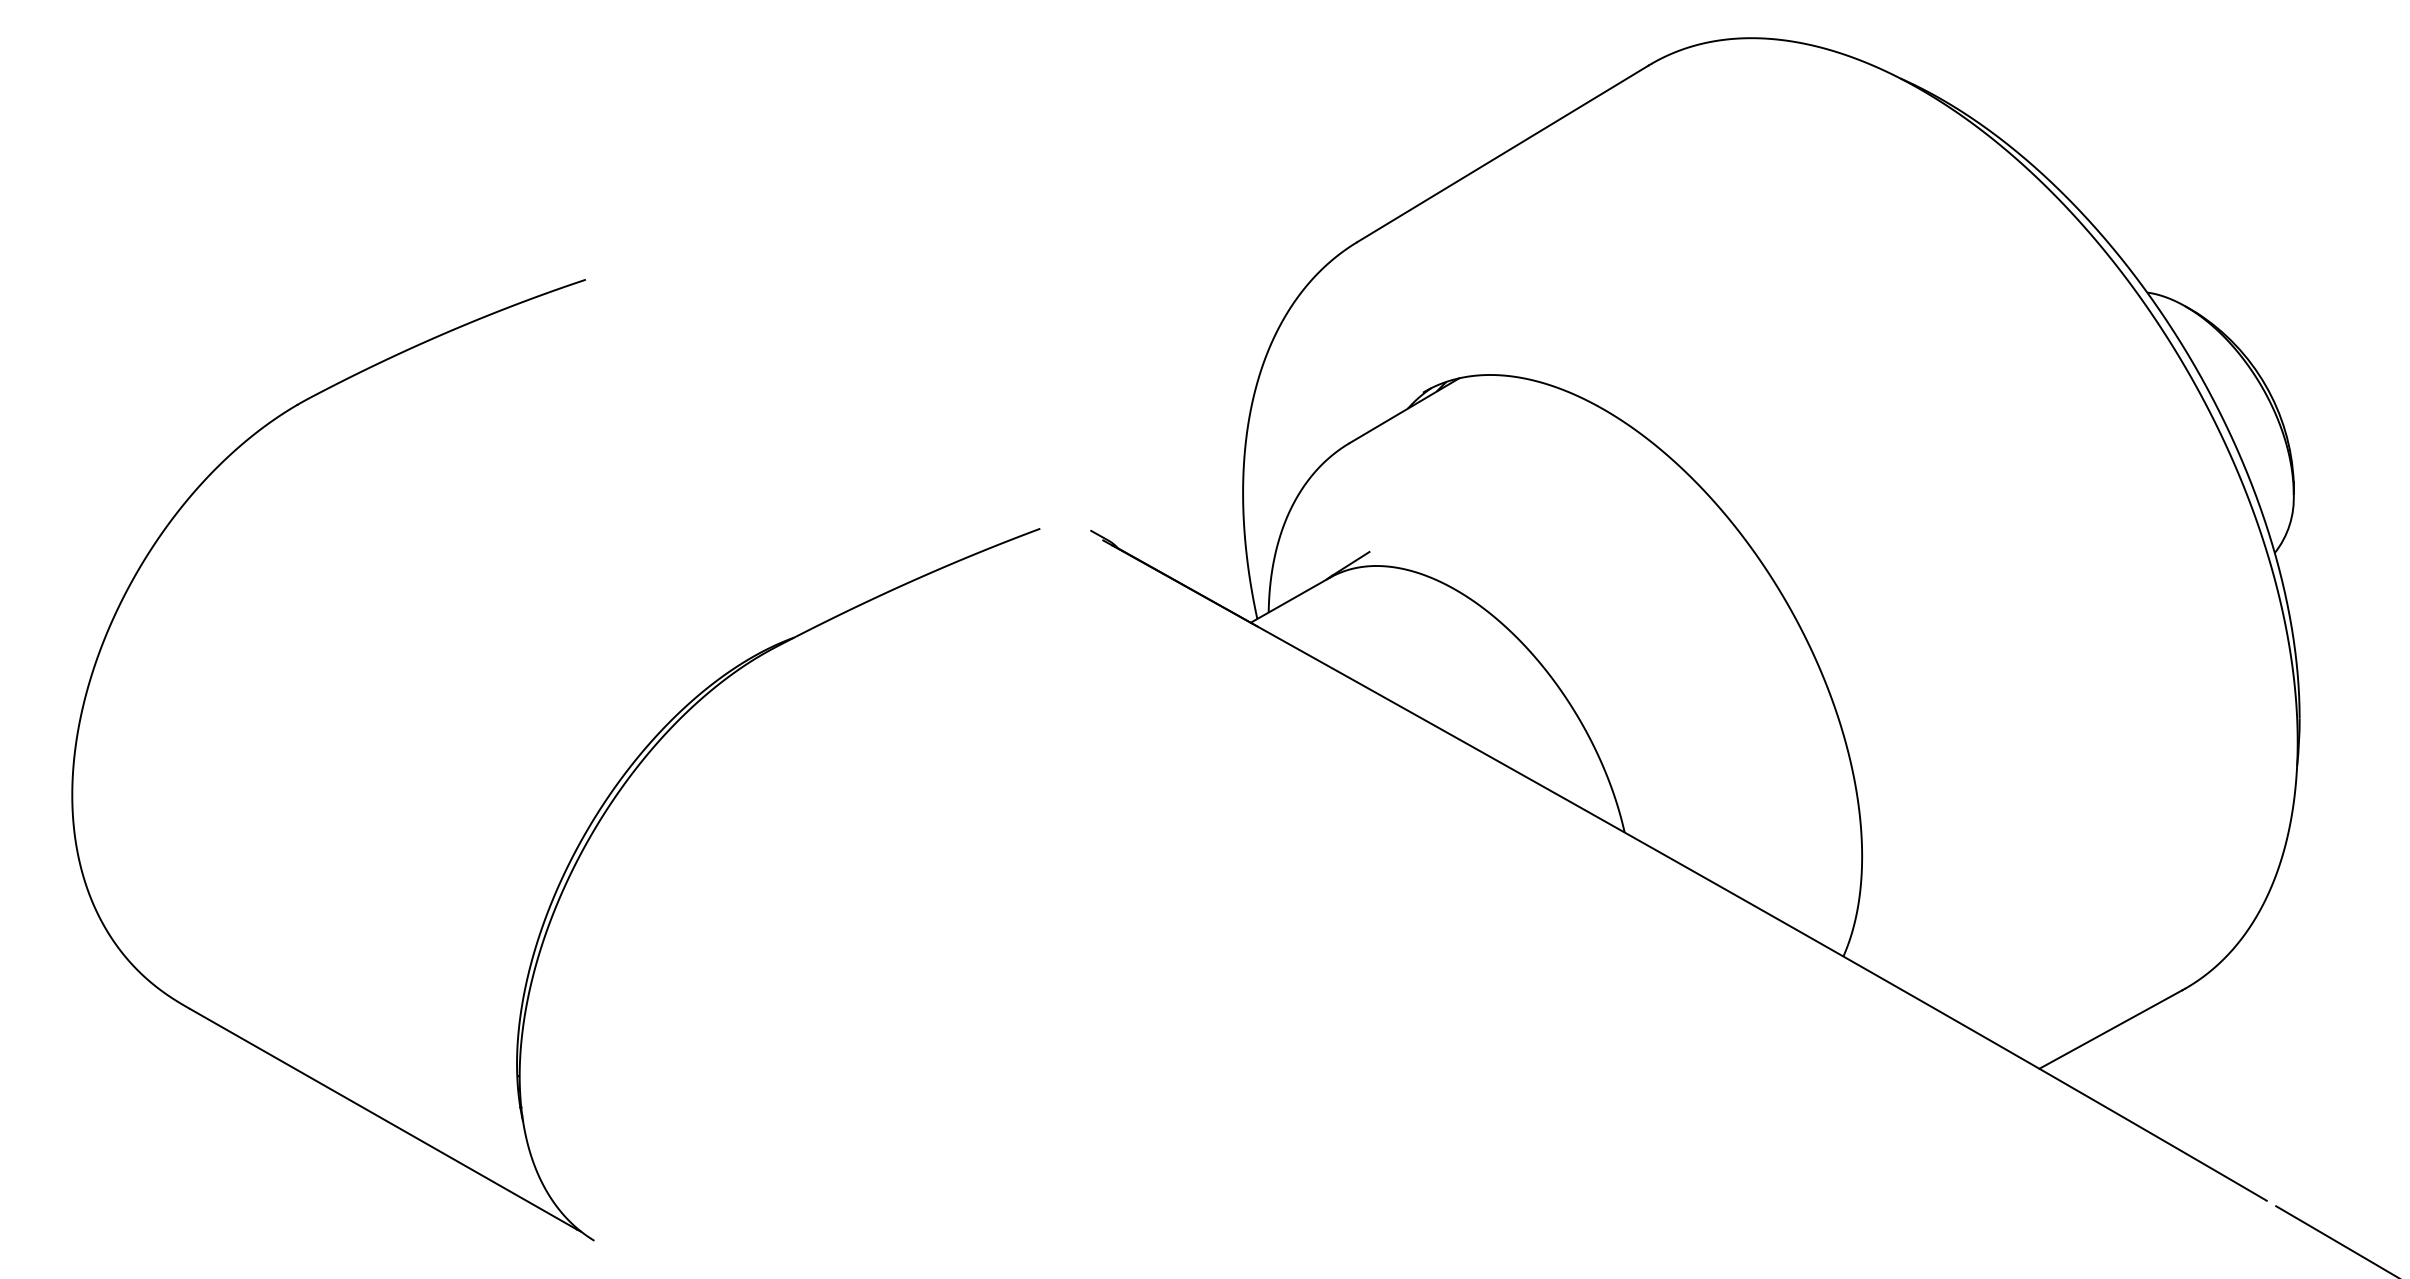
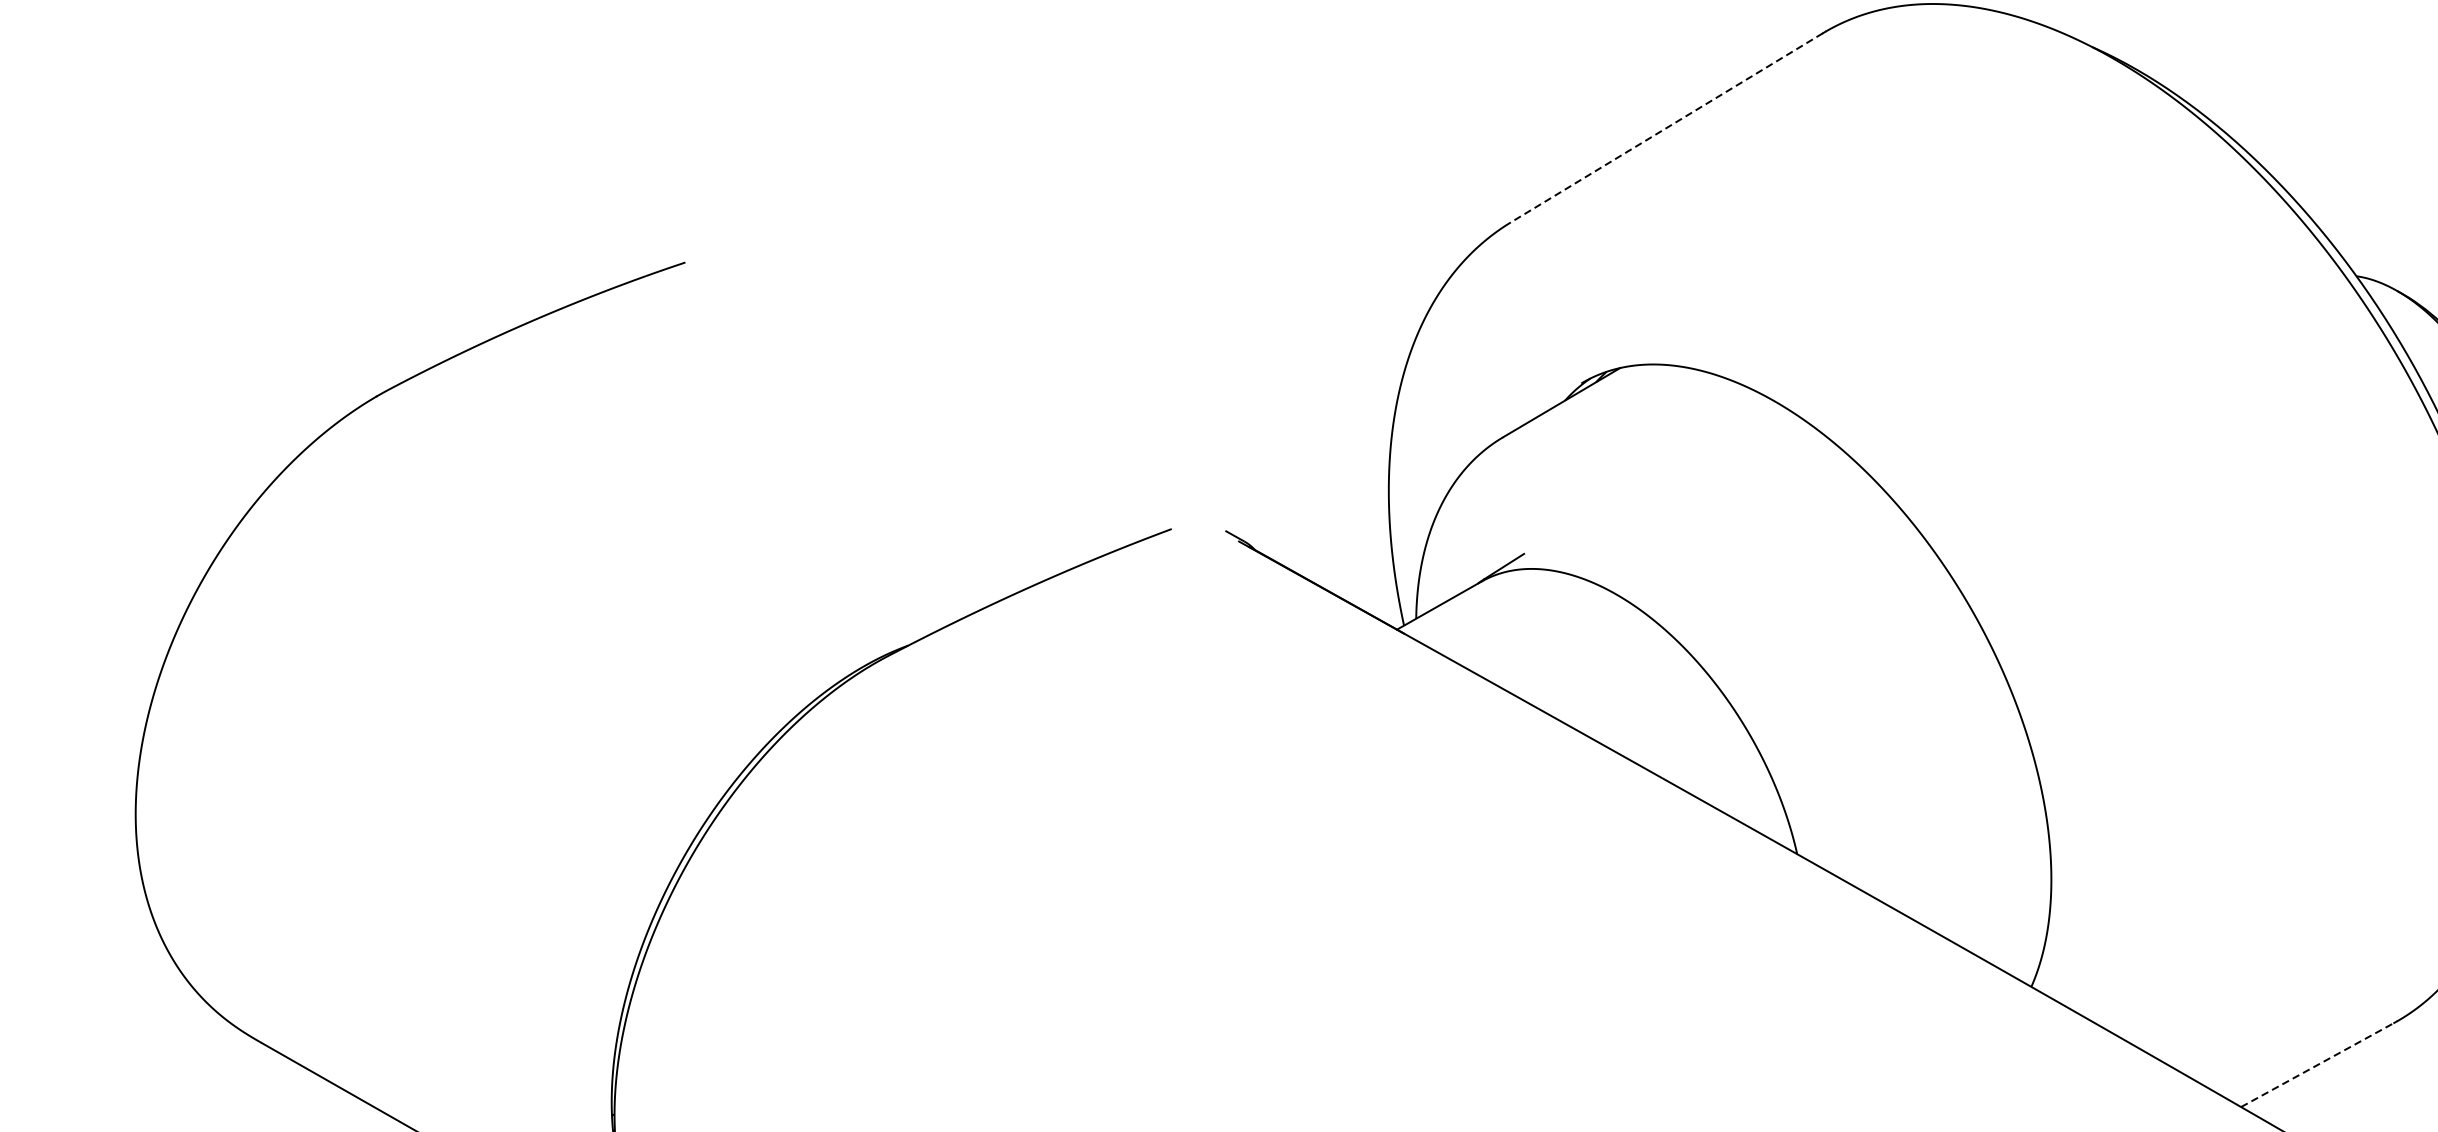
line: (1502, 154) -> (1666, 128), solid -> dashed
line: (2110, 1029) -> (2317, 1065), solid -> dashed

